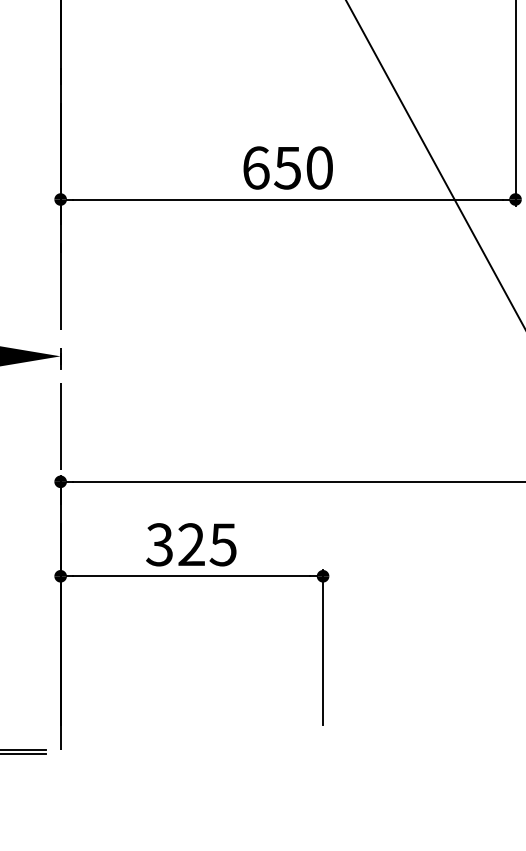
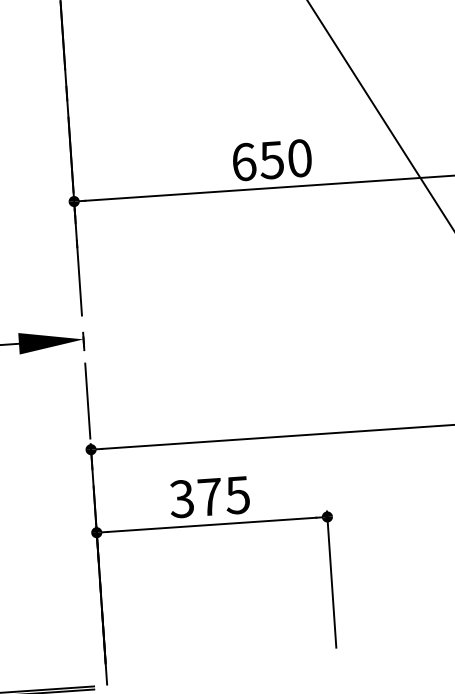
text: (191, 544) -> (209, 496), 325 -> 375

